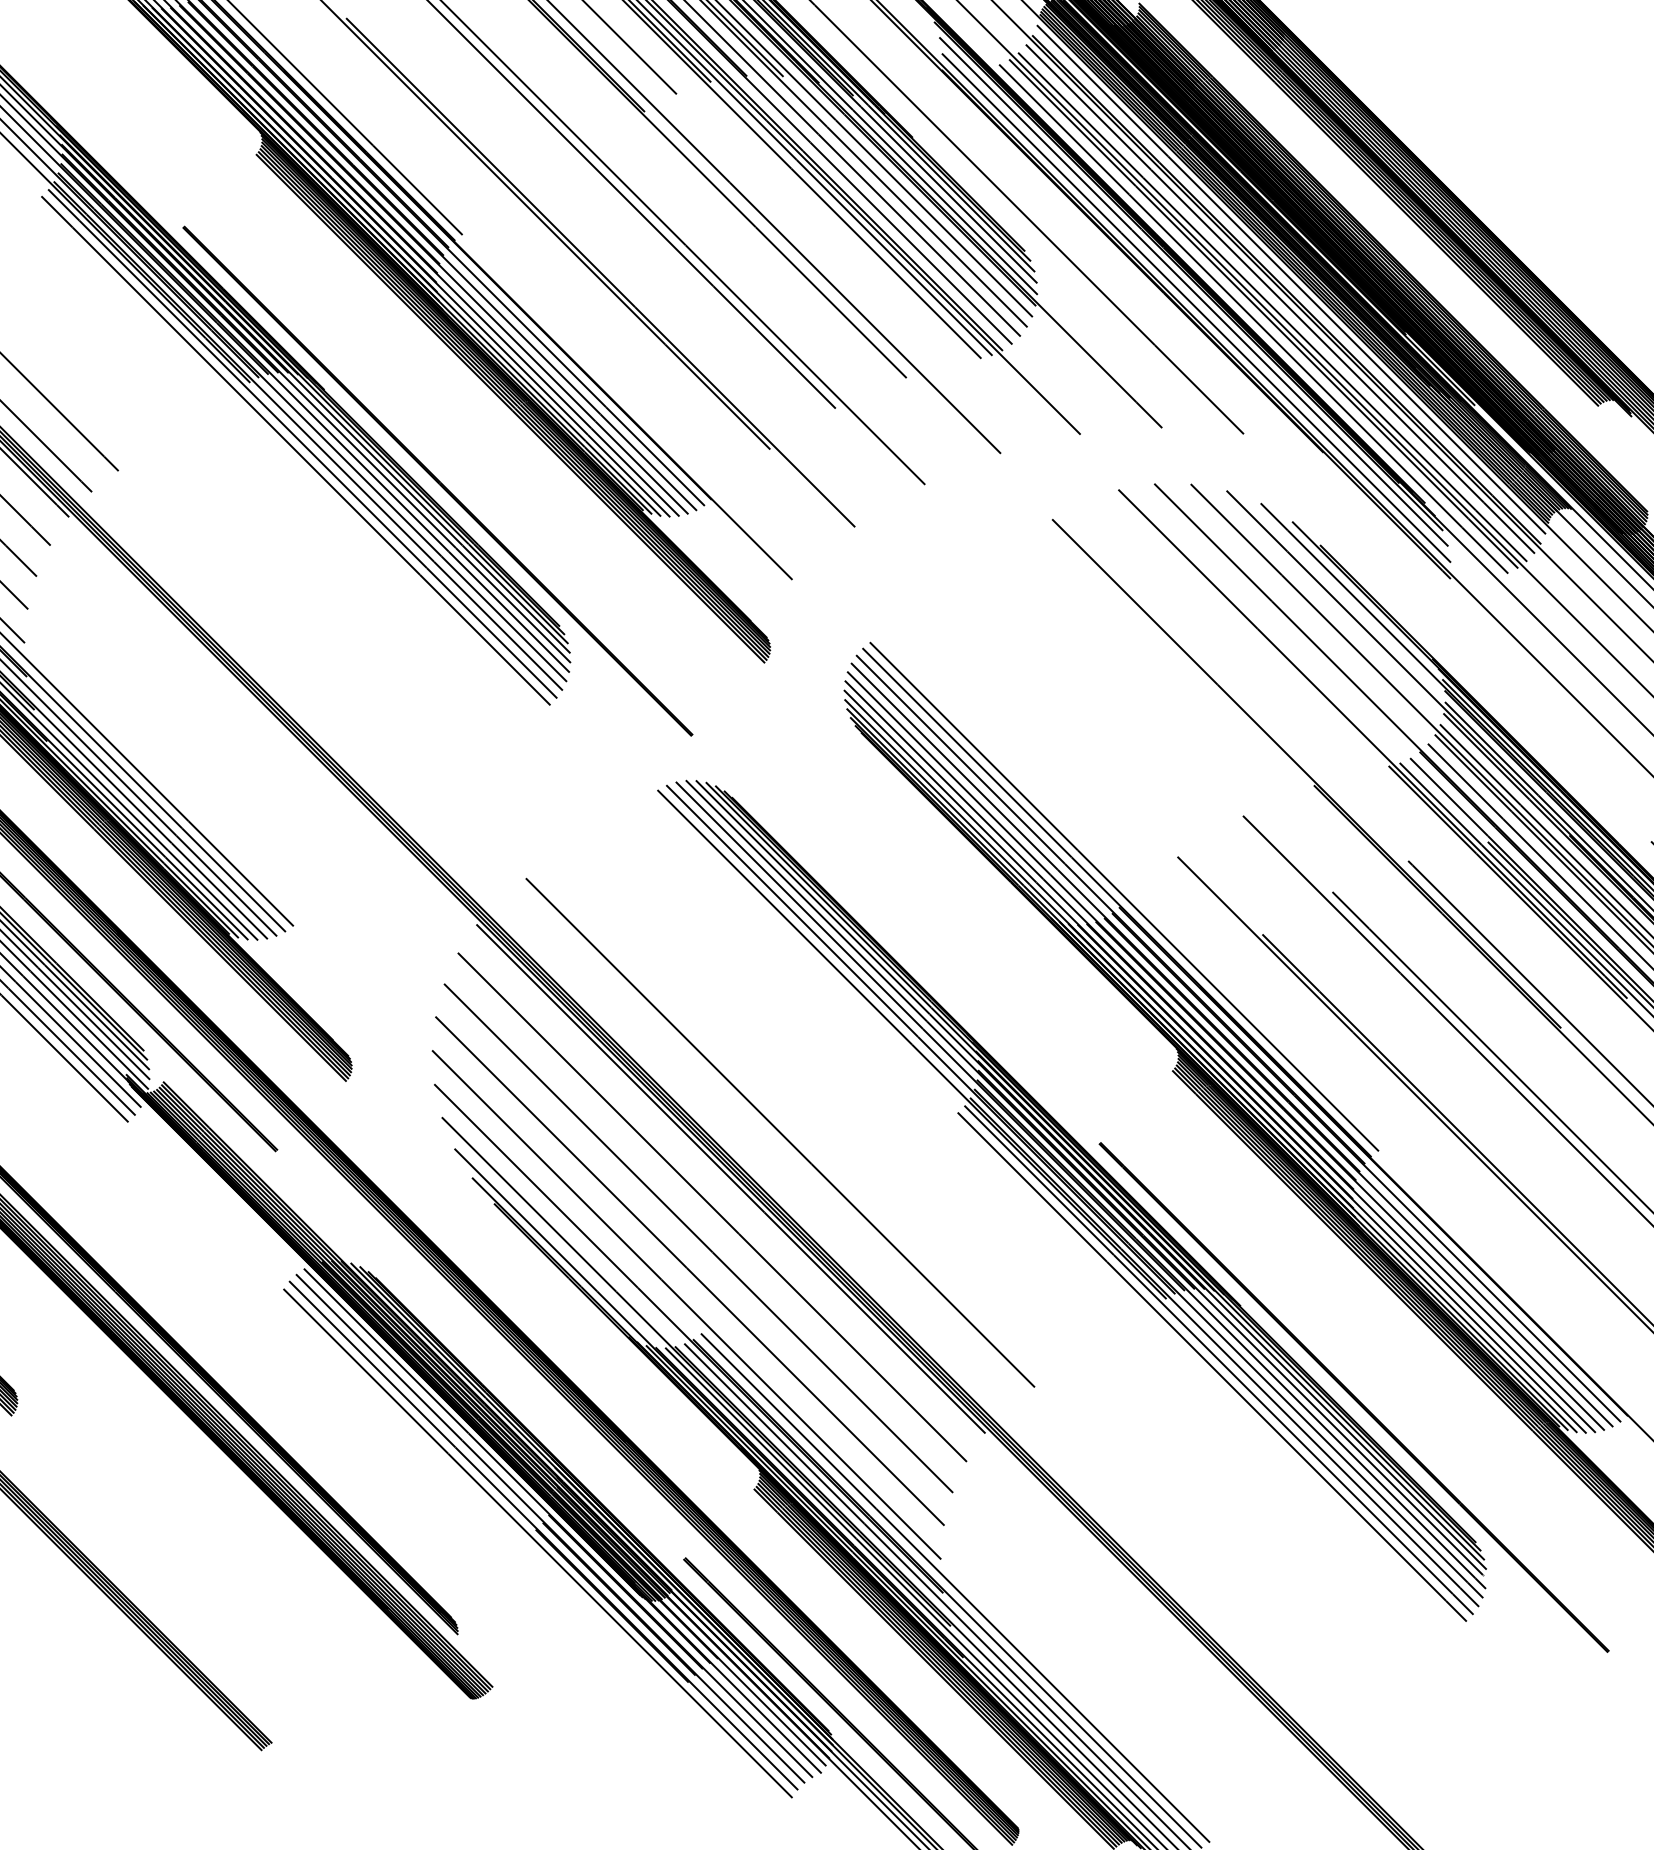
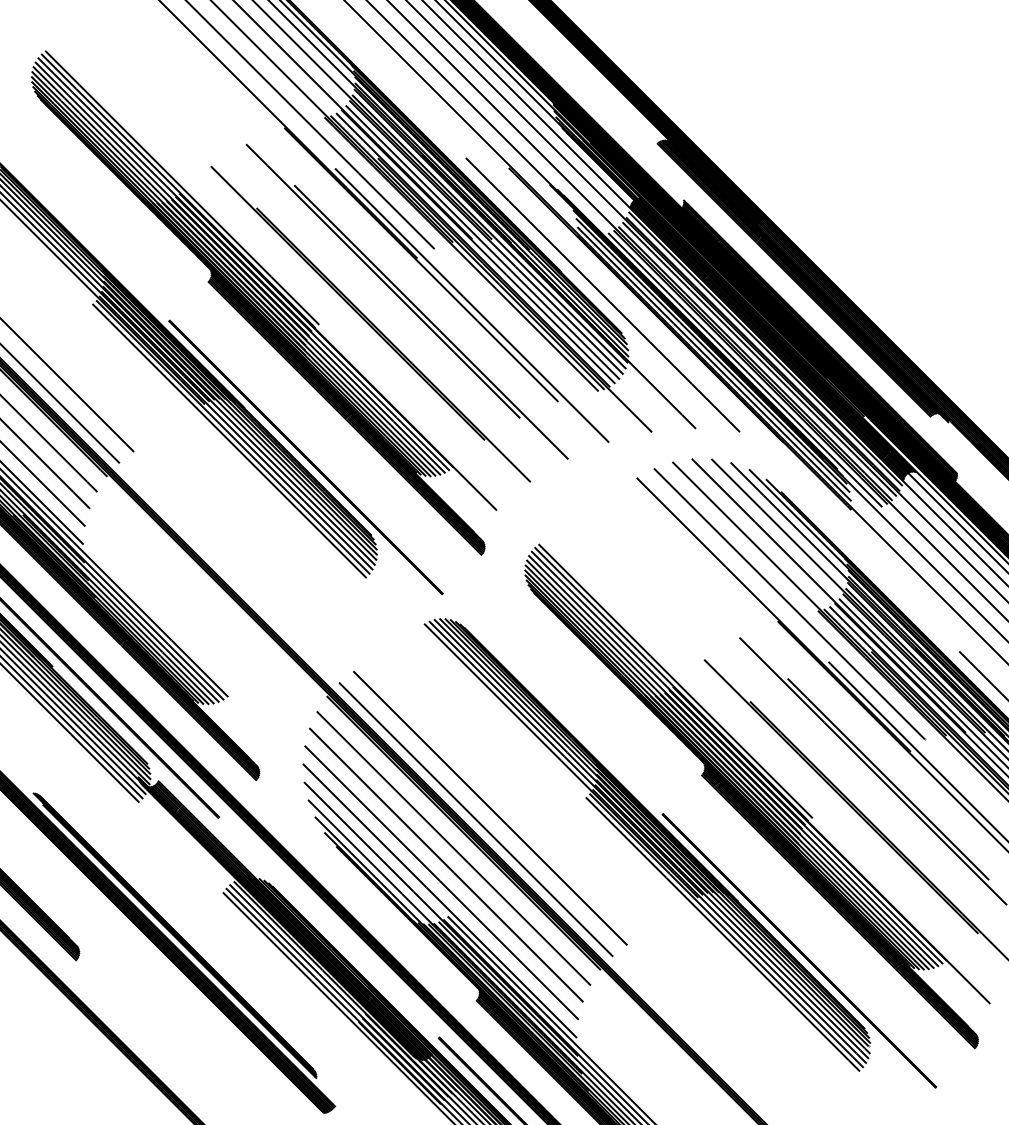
line: (1335, 754) -> (789, 604), added
line: (752, 1153) -> (475, 819), added

